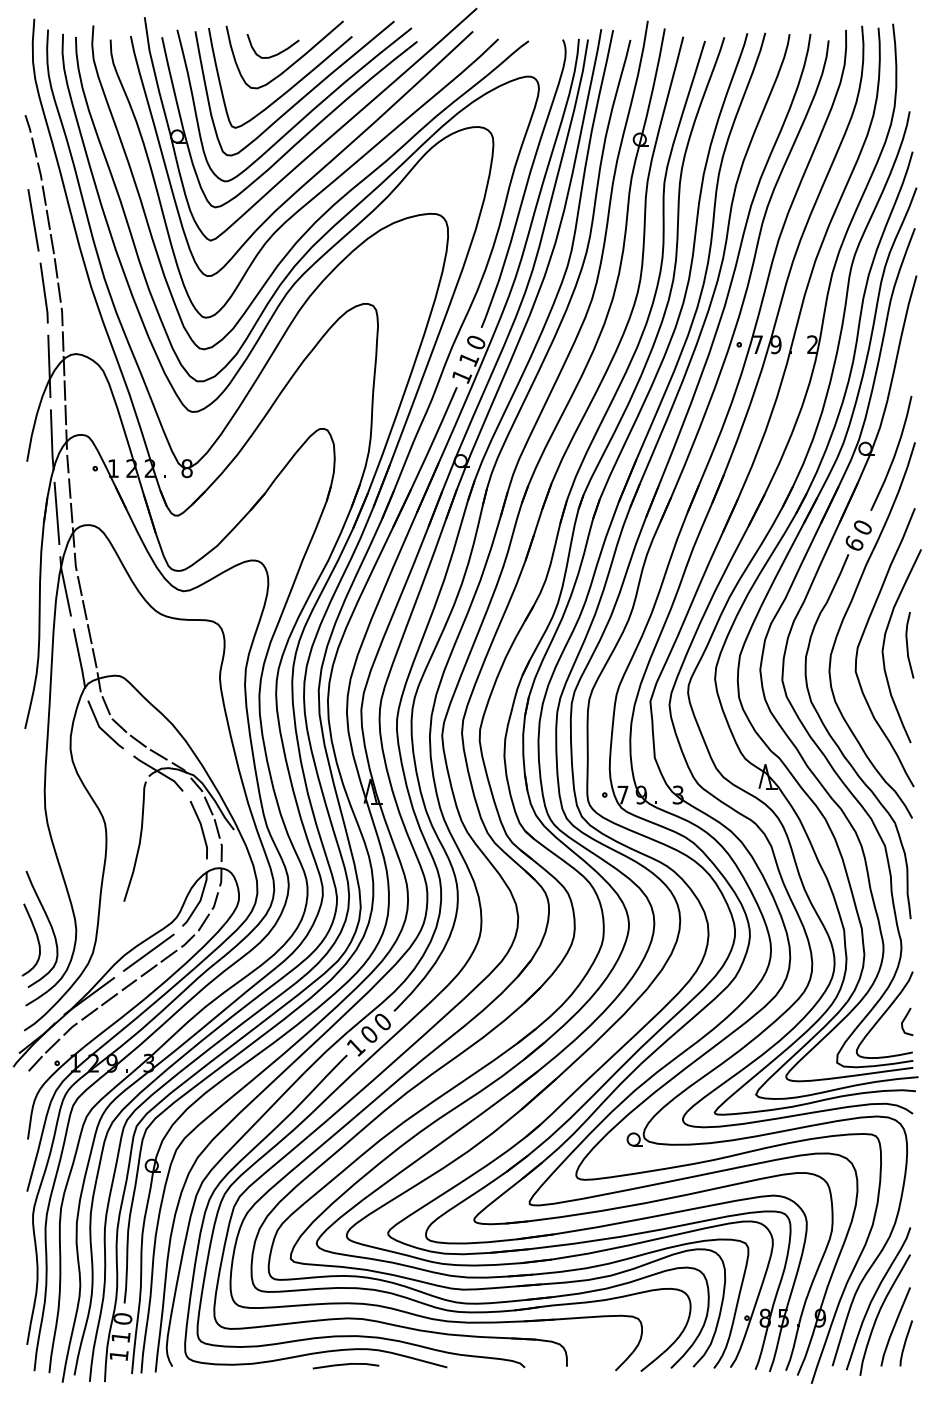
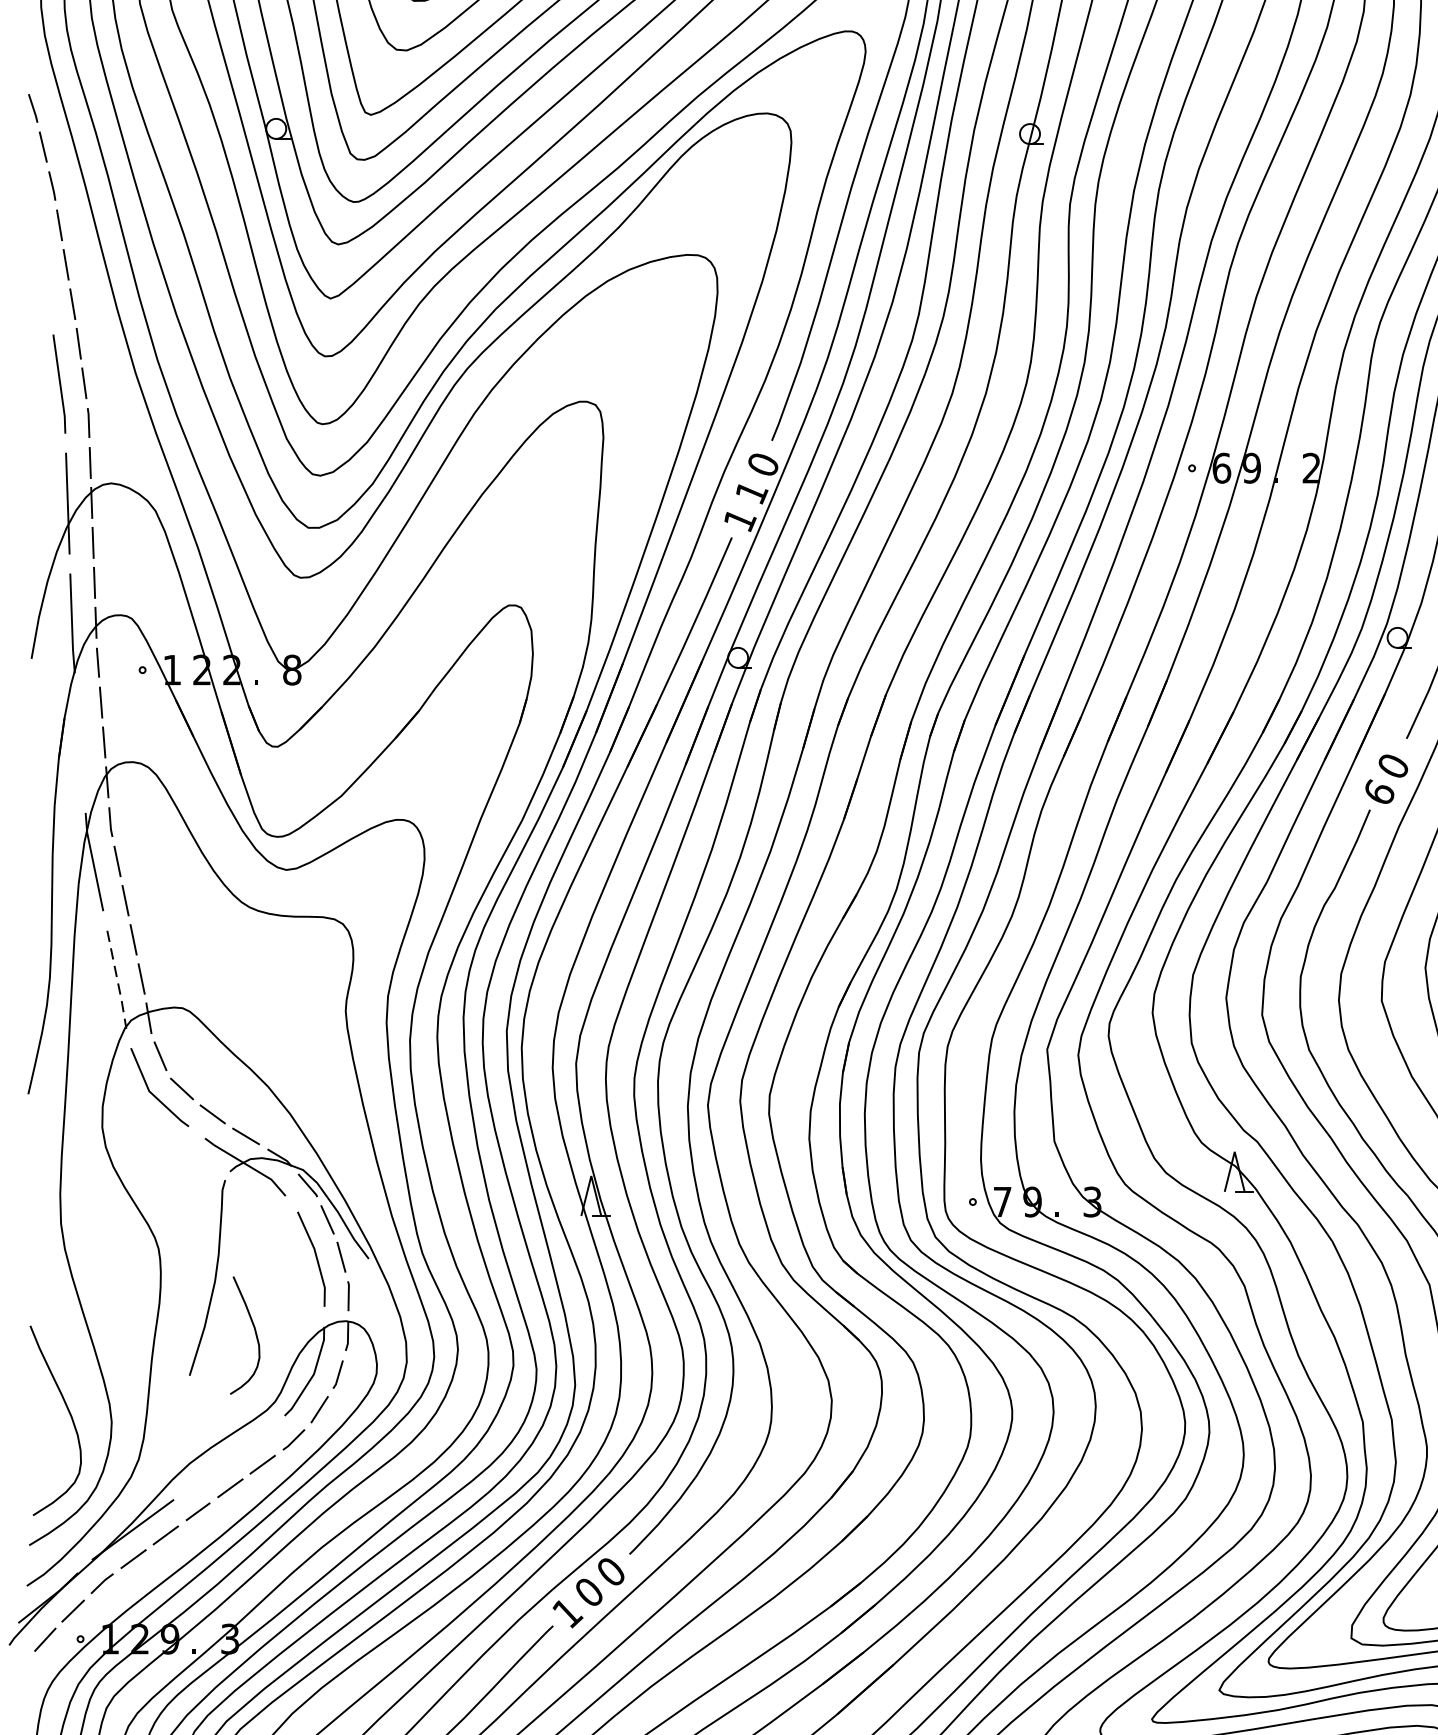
line: (33, 220) -> (41, 265), removed
text: (757, 344) -> (1221, 467), 7 -> 6
line: (56, 513) -> (79, 743), removed
line: (80, 659) -> (118, 981), solid -> dashed
curve: (36, 937) -> (253, 1331), moved
line: (148, 952) -> (229, 1458), removed

